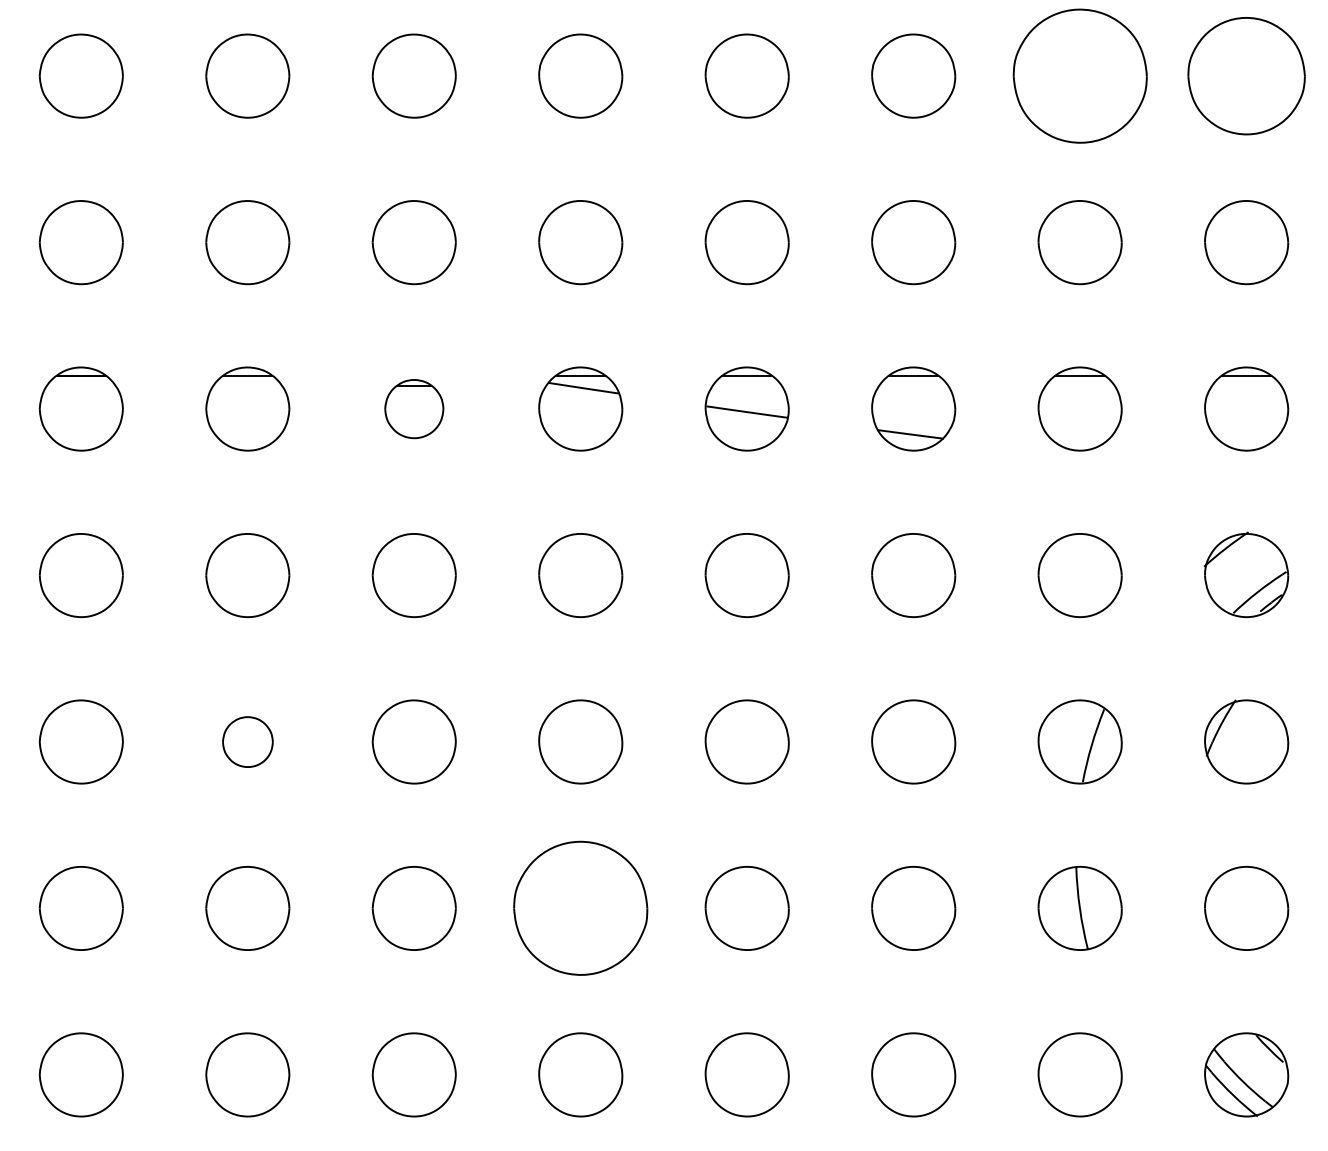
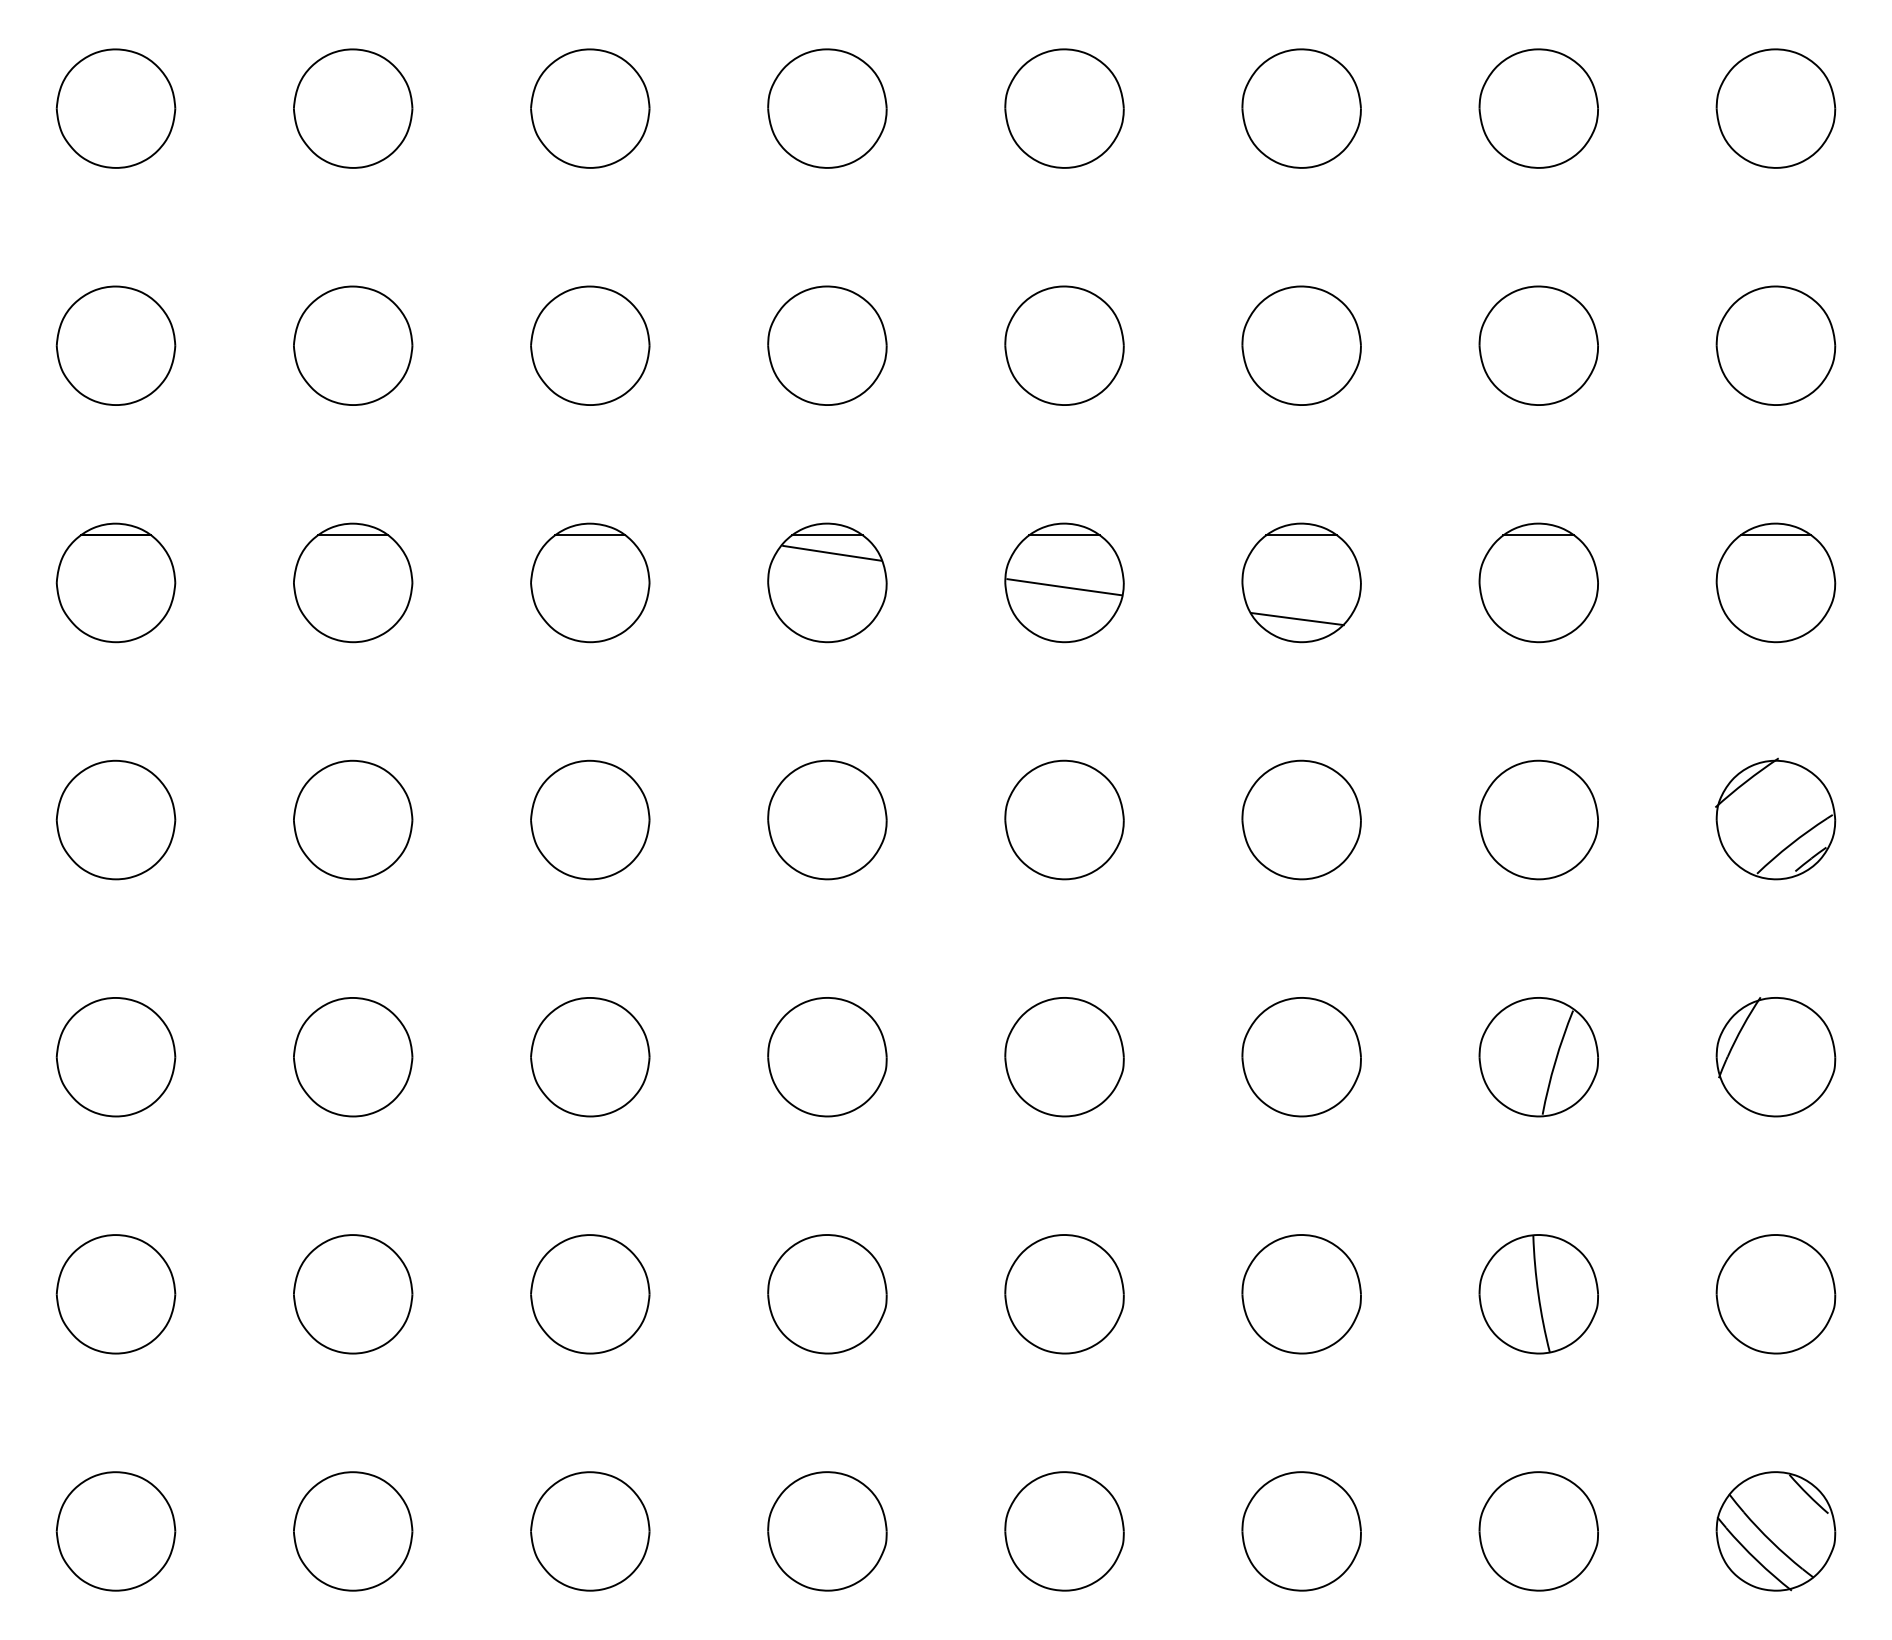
part: (1079, 76) -> (1538, 108), size x0.62
part: (1246, 76) -> (1775, 108), size x0.71
part: (414, 408) -> (590, 582), size x1.43
part: (248, 742) -> (353, 1057), size x1.67
part: (580, 908) -> (827, 1294), size x0.62

